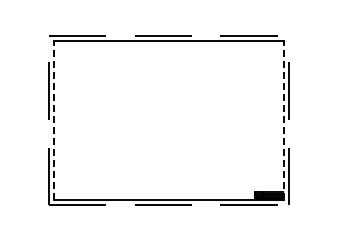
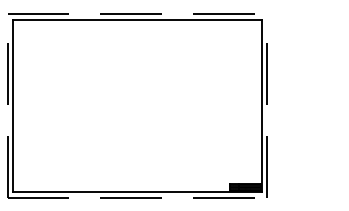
line: (53, 120) -> (12, 105), dashed -> solid
line: (284, 120) -> (262, 105), dashed -> solid

